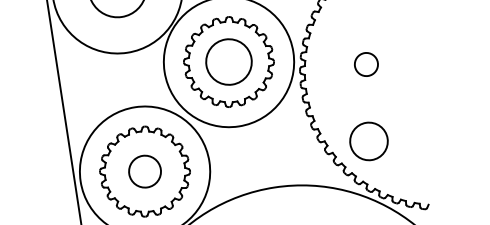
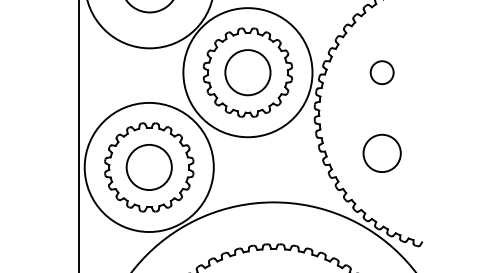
circle: (365, 64) -> (381, 72), moved
circle: (368, 140) -> (381, 152), moved
circle: (144, 171) -> (148, 167), size x1.43

